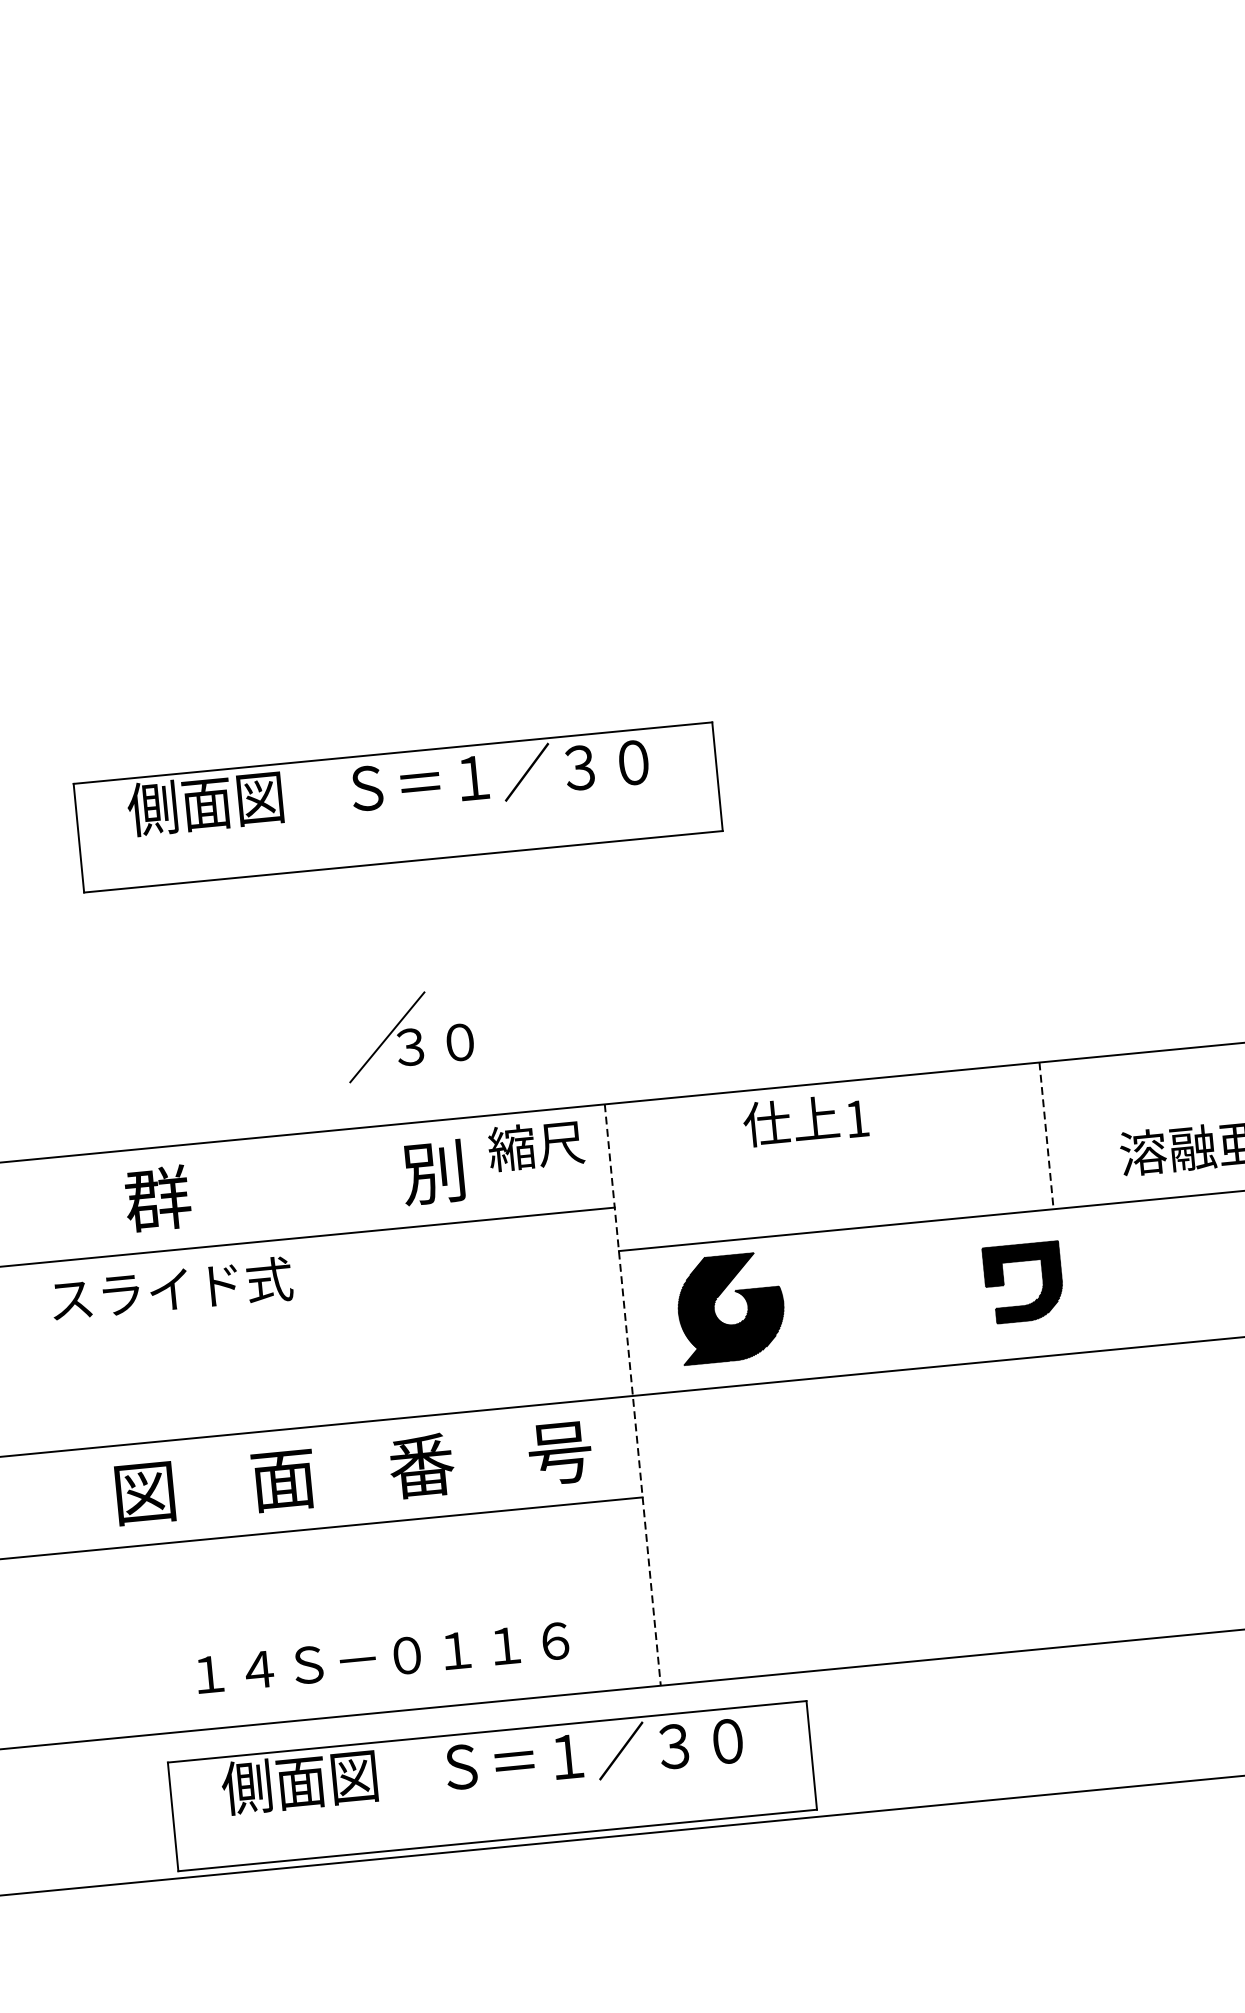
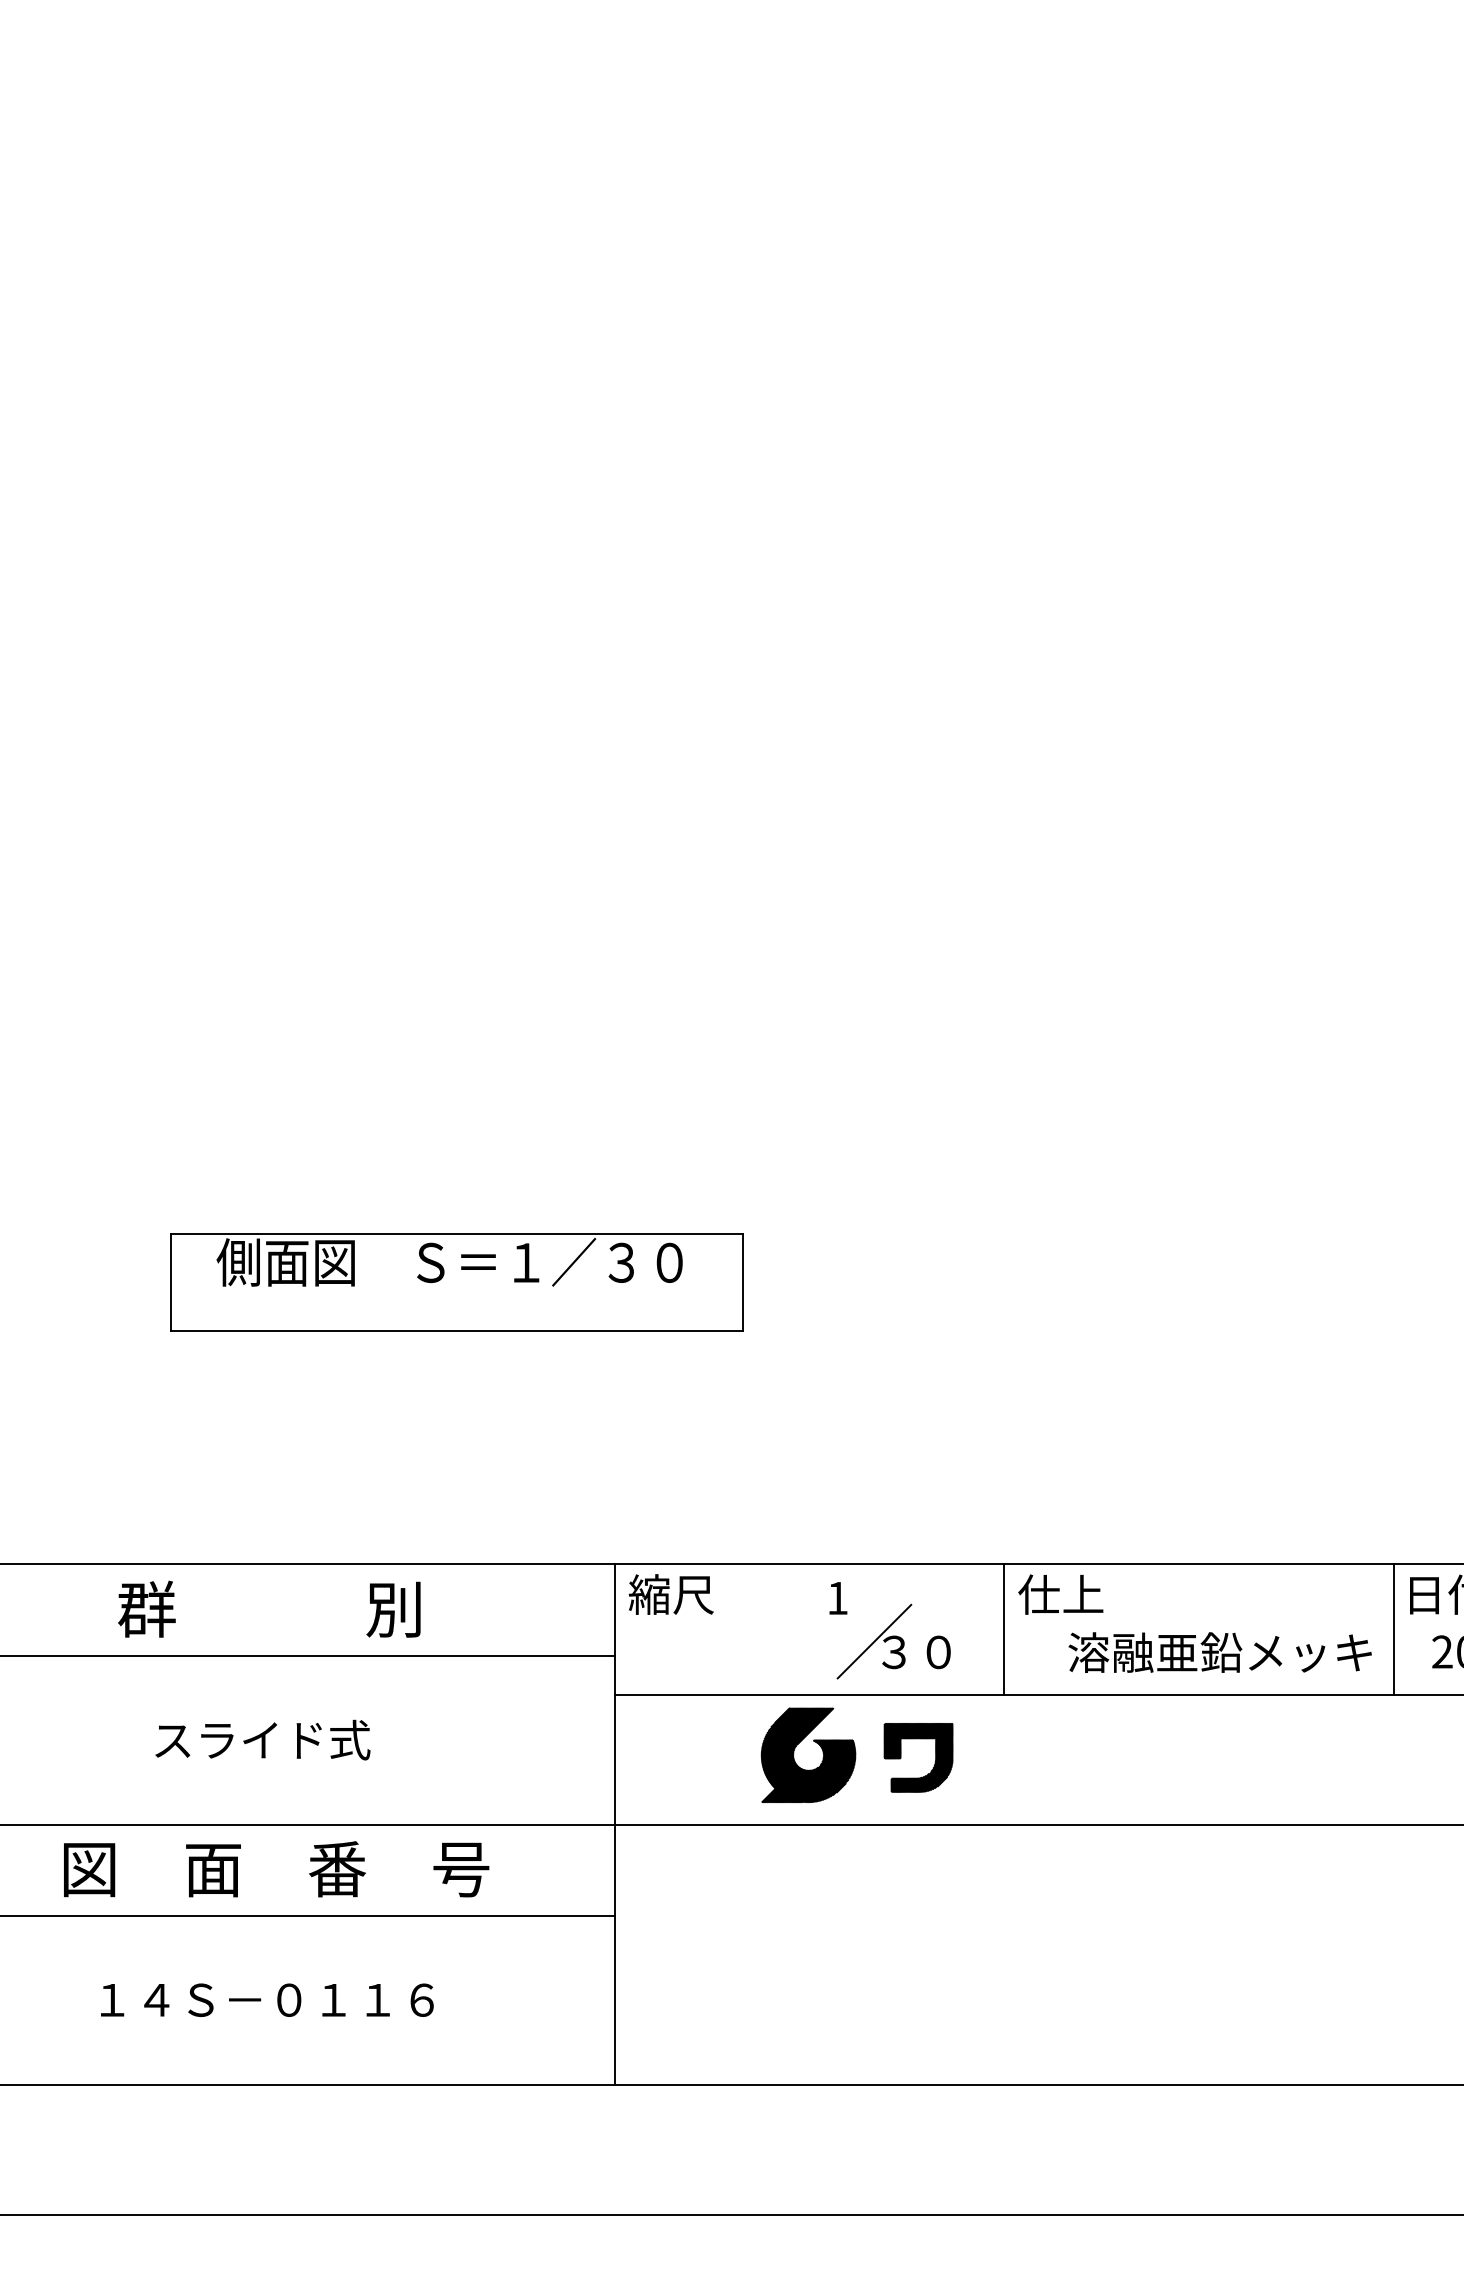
part: (408, 1035) -> (893, 1641), moved
text: (790, 1121) -> (1060, 1594), moved
line: (1046, 1135) -> (1004, 1629), dashed -> solid
text: (535, 1145) -> (670, 1594), moved
text: (294, 1184) -> (269, 1608), moved
part: (1042, 1286) -> (934, 1762), moved
text: (171, 1288) -> (262, 1739), moved
part: (736, 1293) -> (814, 1742), moved
line: (632, 1395) -> (614, 1824), dashed -> solid
text: (353, 1472) -> (276, 1869), moved
text: (382, 1657) -> (267, 1999), moved
part: (492, 1786) -> (456, 2159), removed

